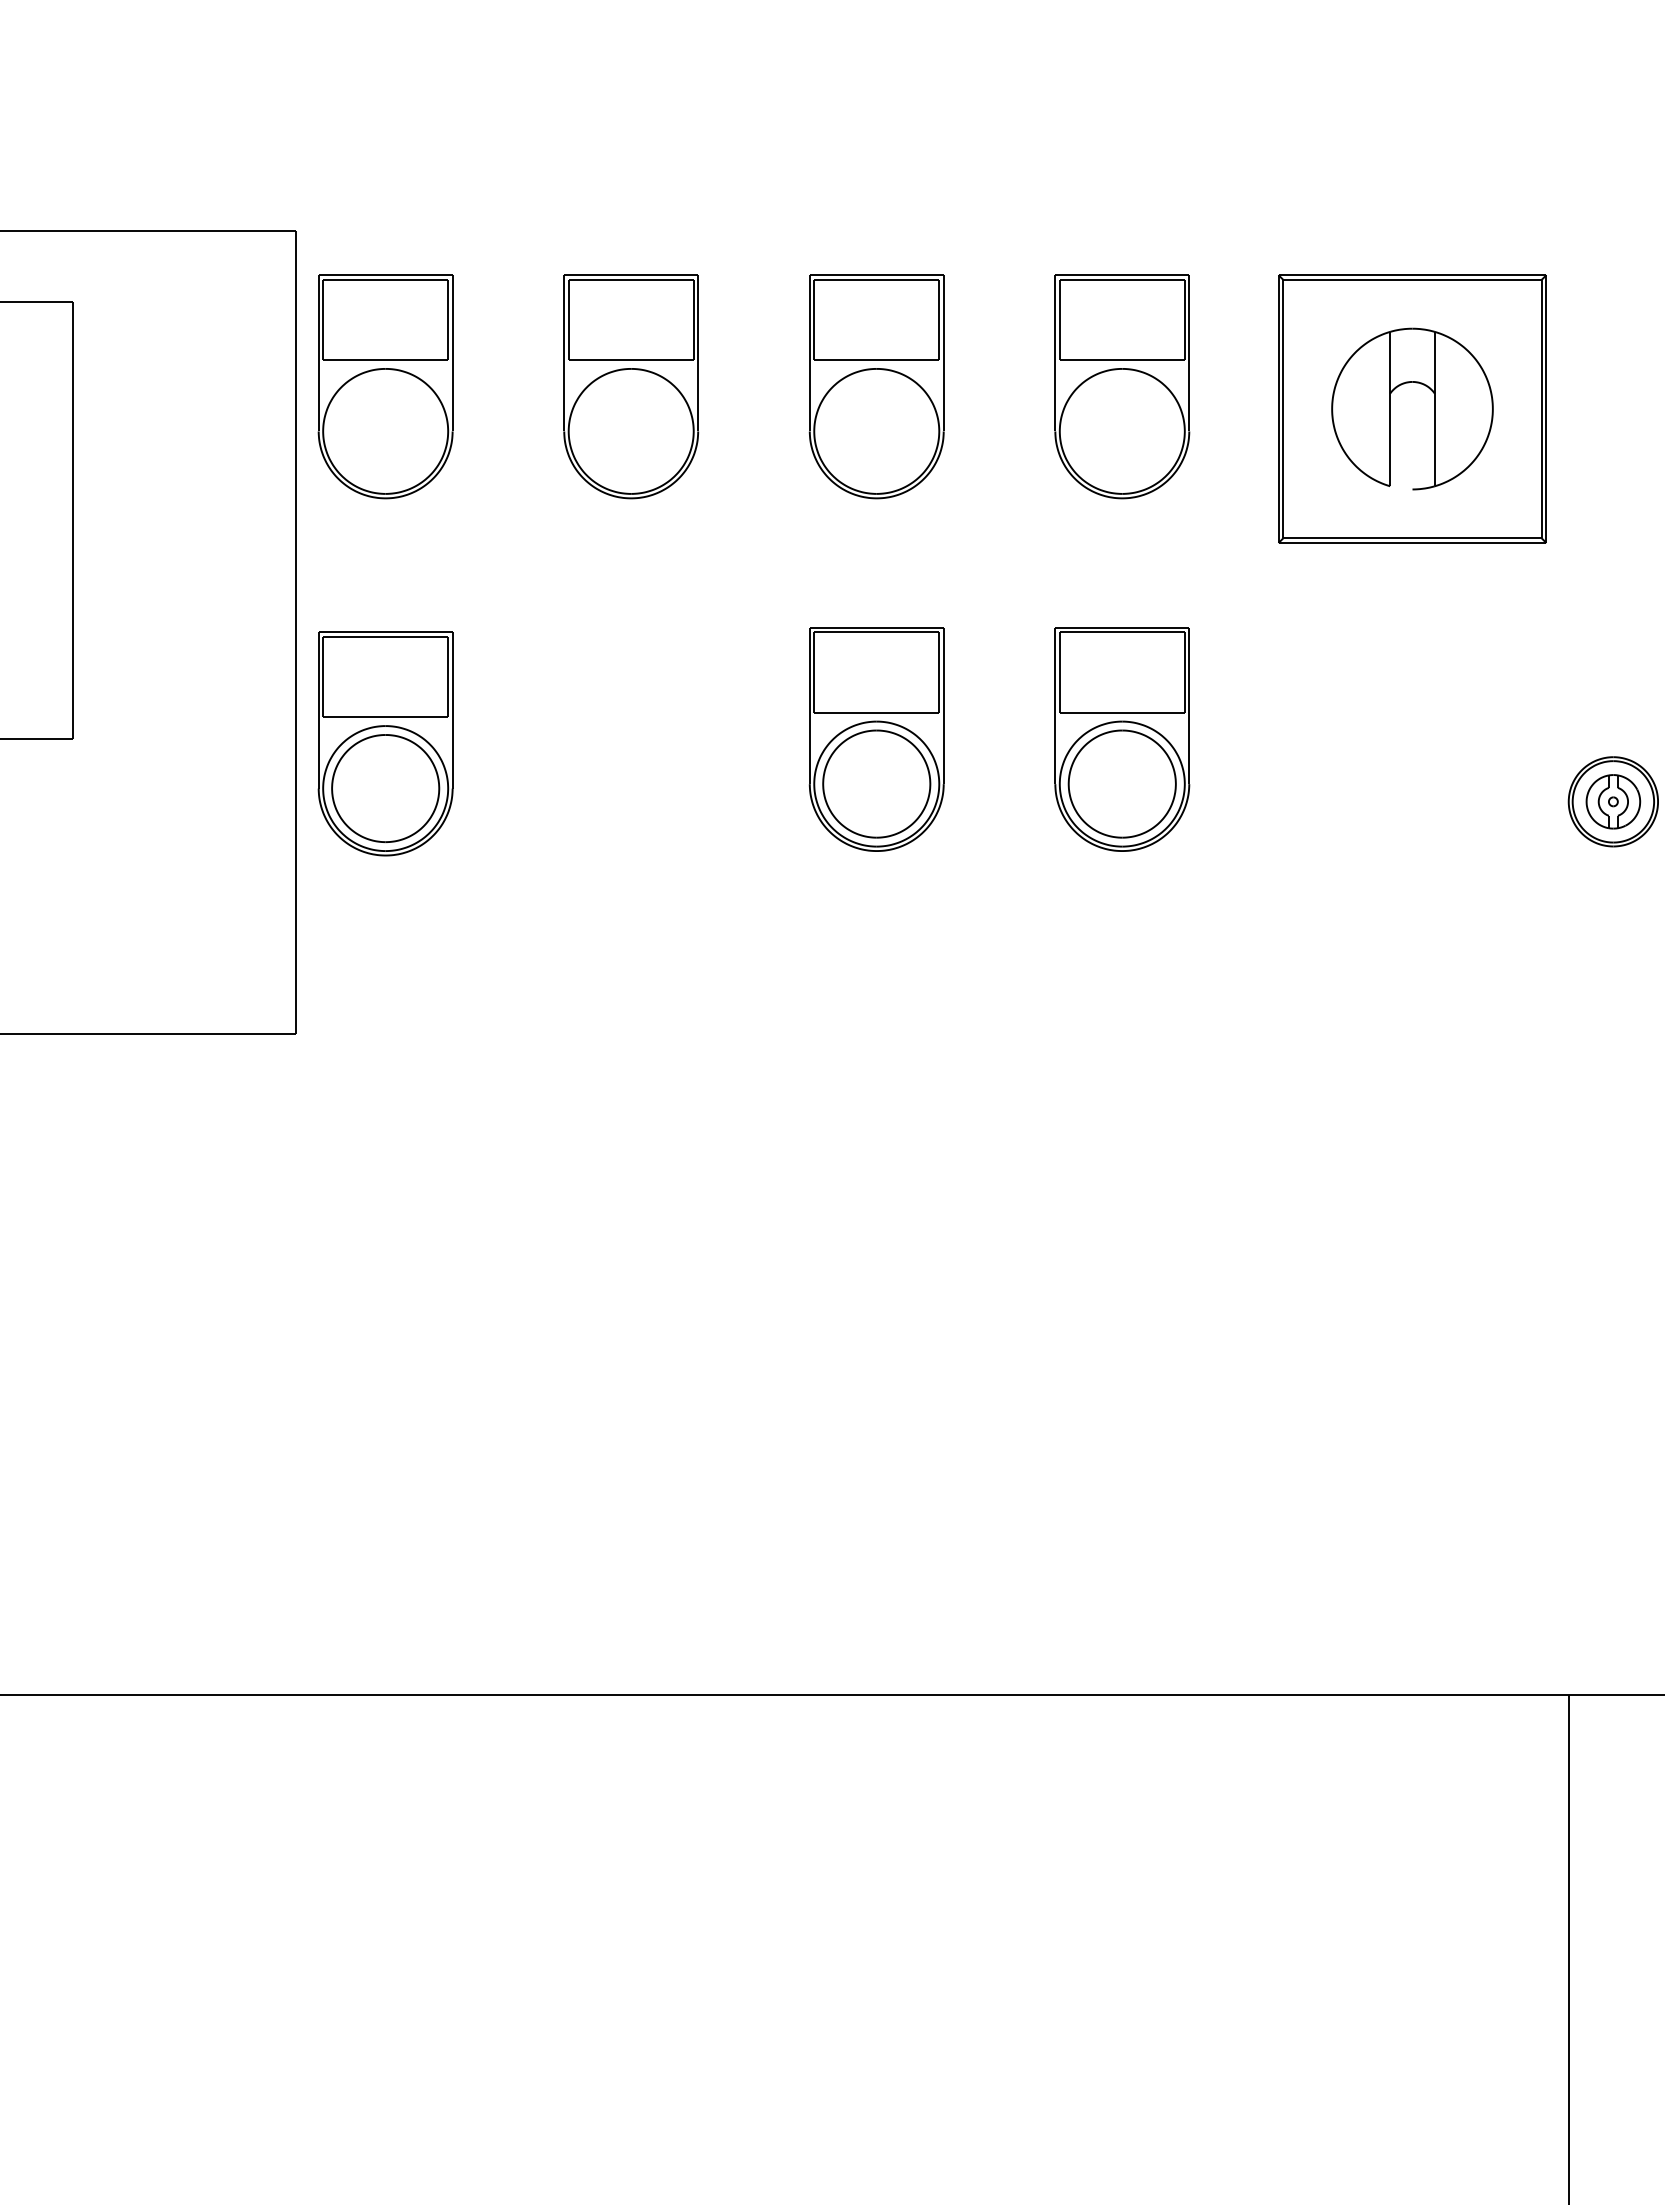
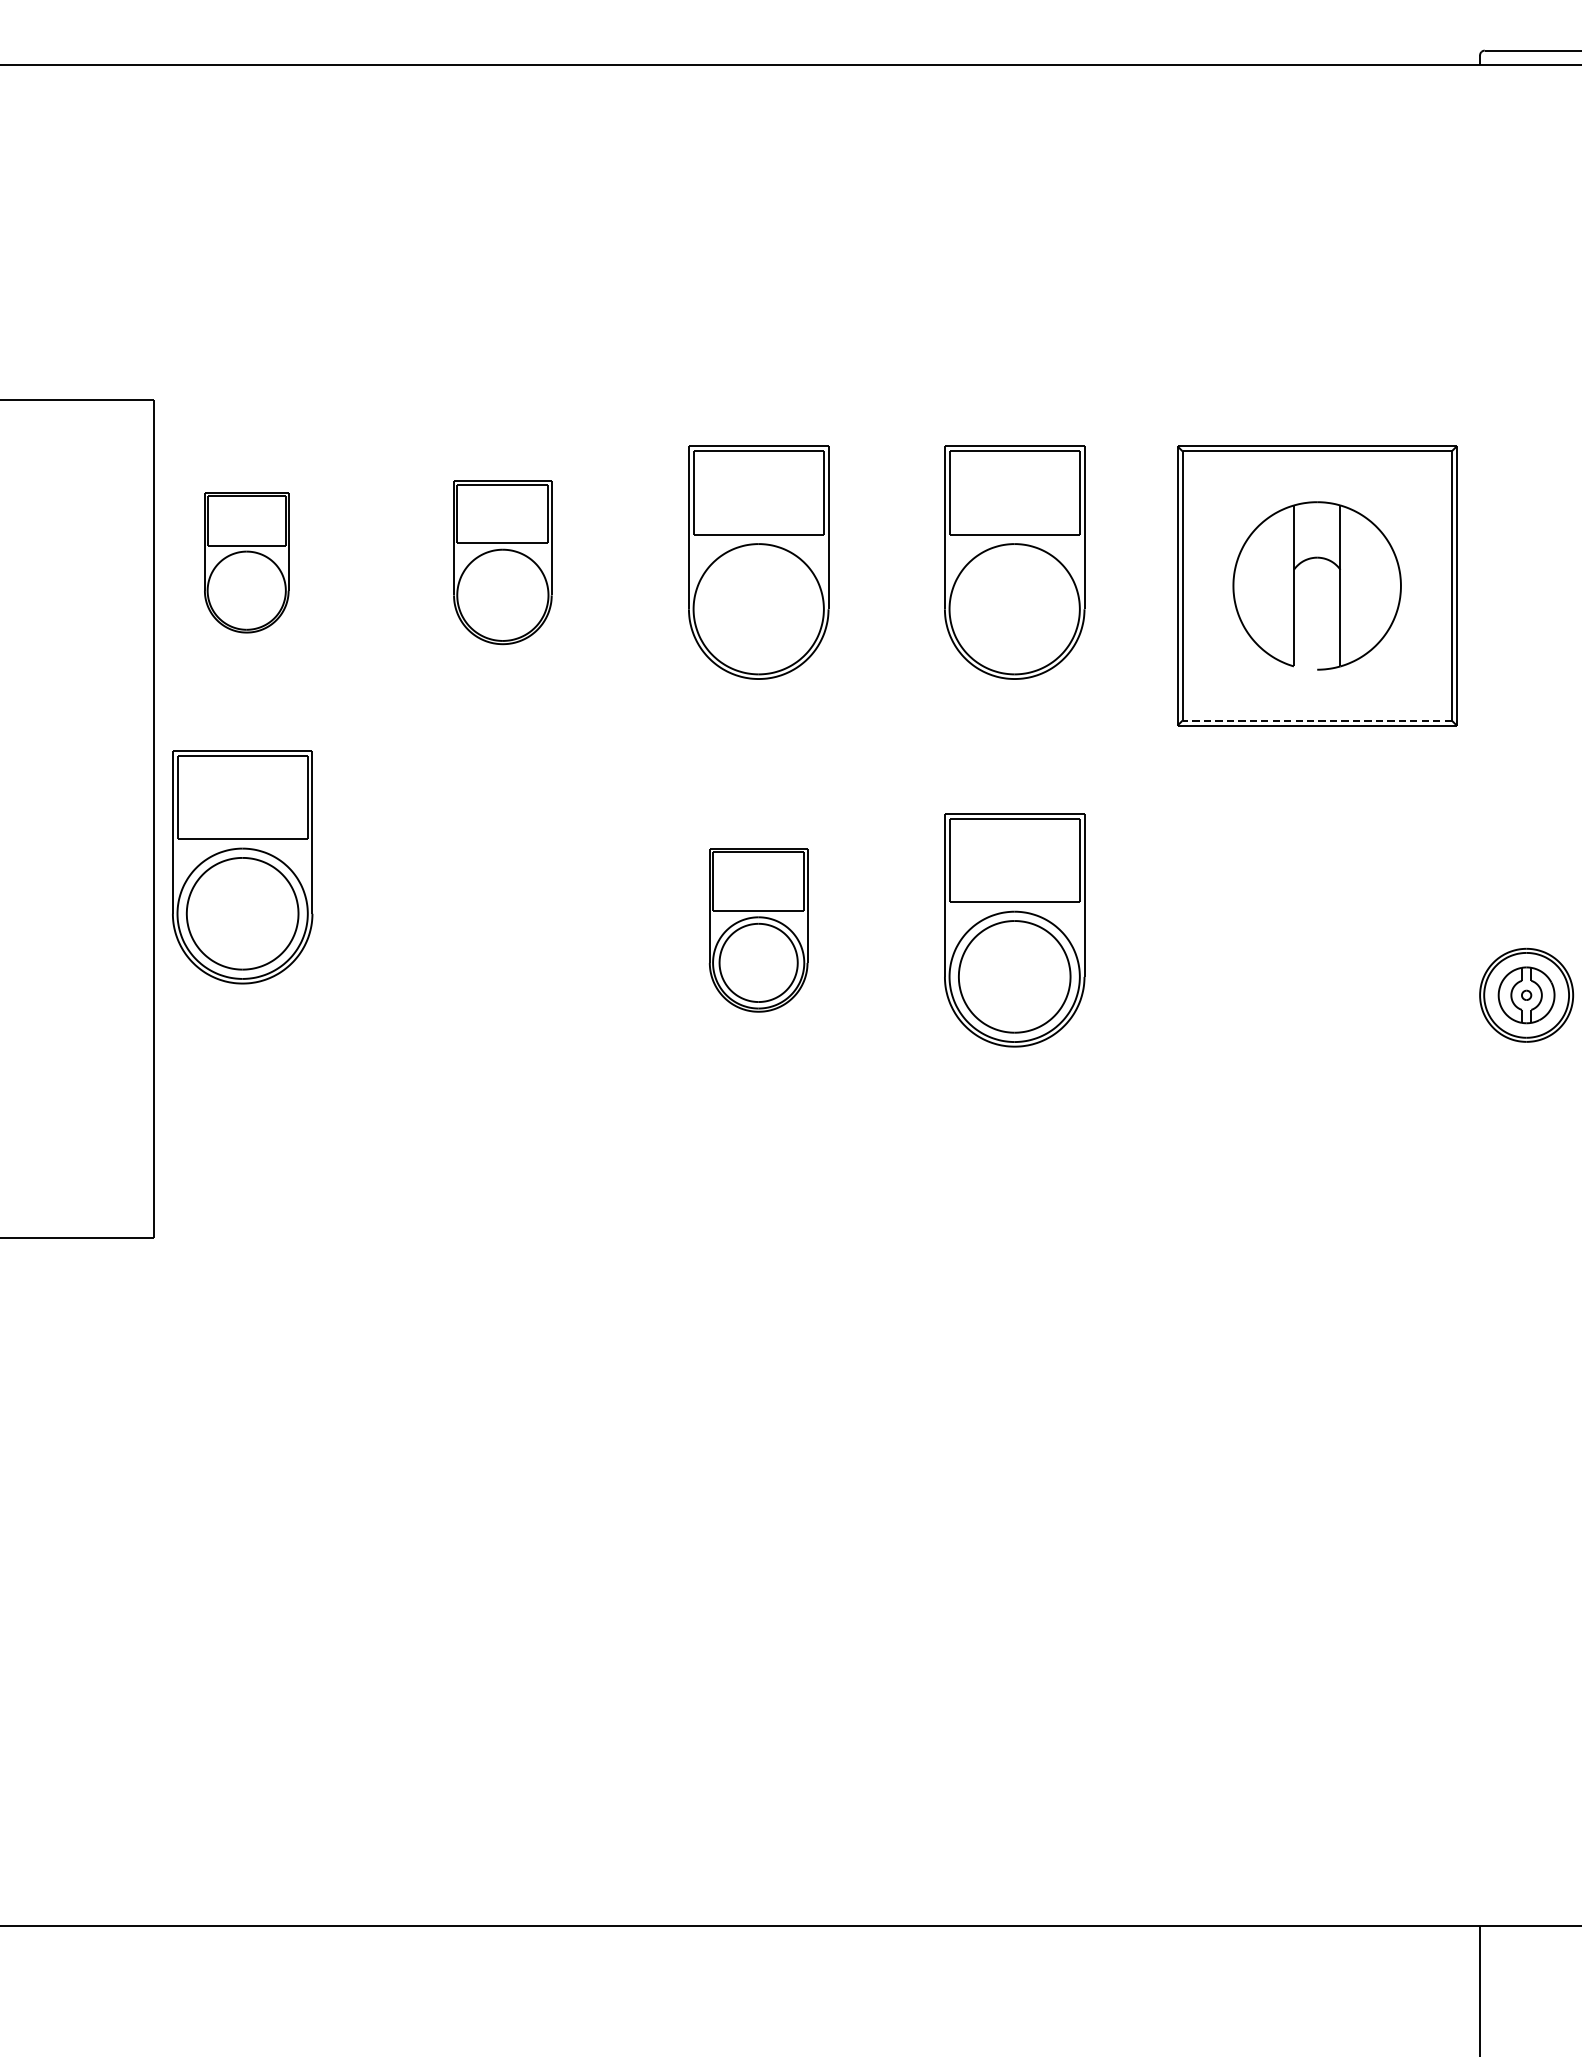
part: (385, 386) -> (246, 562), size x0.6
part: (631, 386) -> (503, 562), size x0.7
line: (1412, 538) -> (1317, 720), solid -> dashed
part: (876, 739) -> (758, 930), size x0.7
part: (385, 743) -> (242, 866), moved

